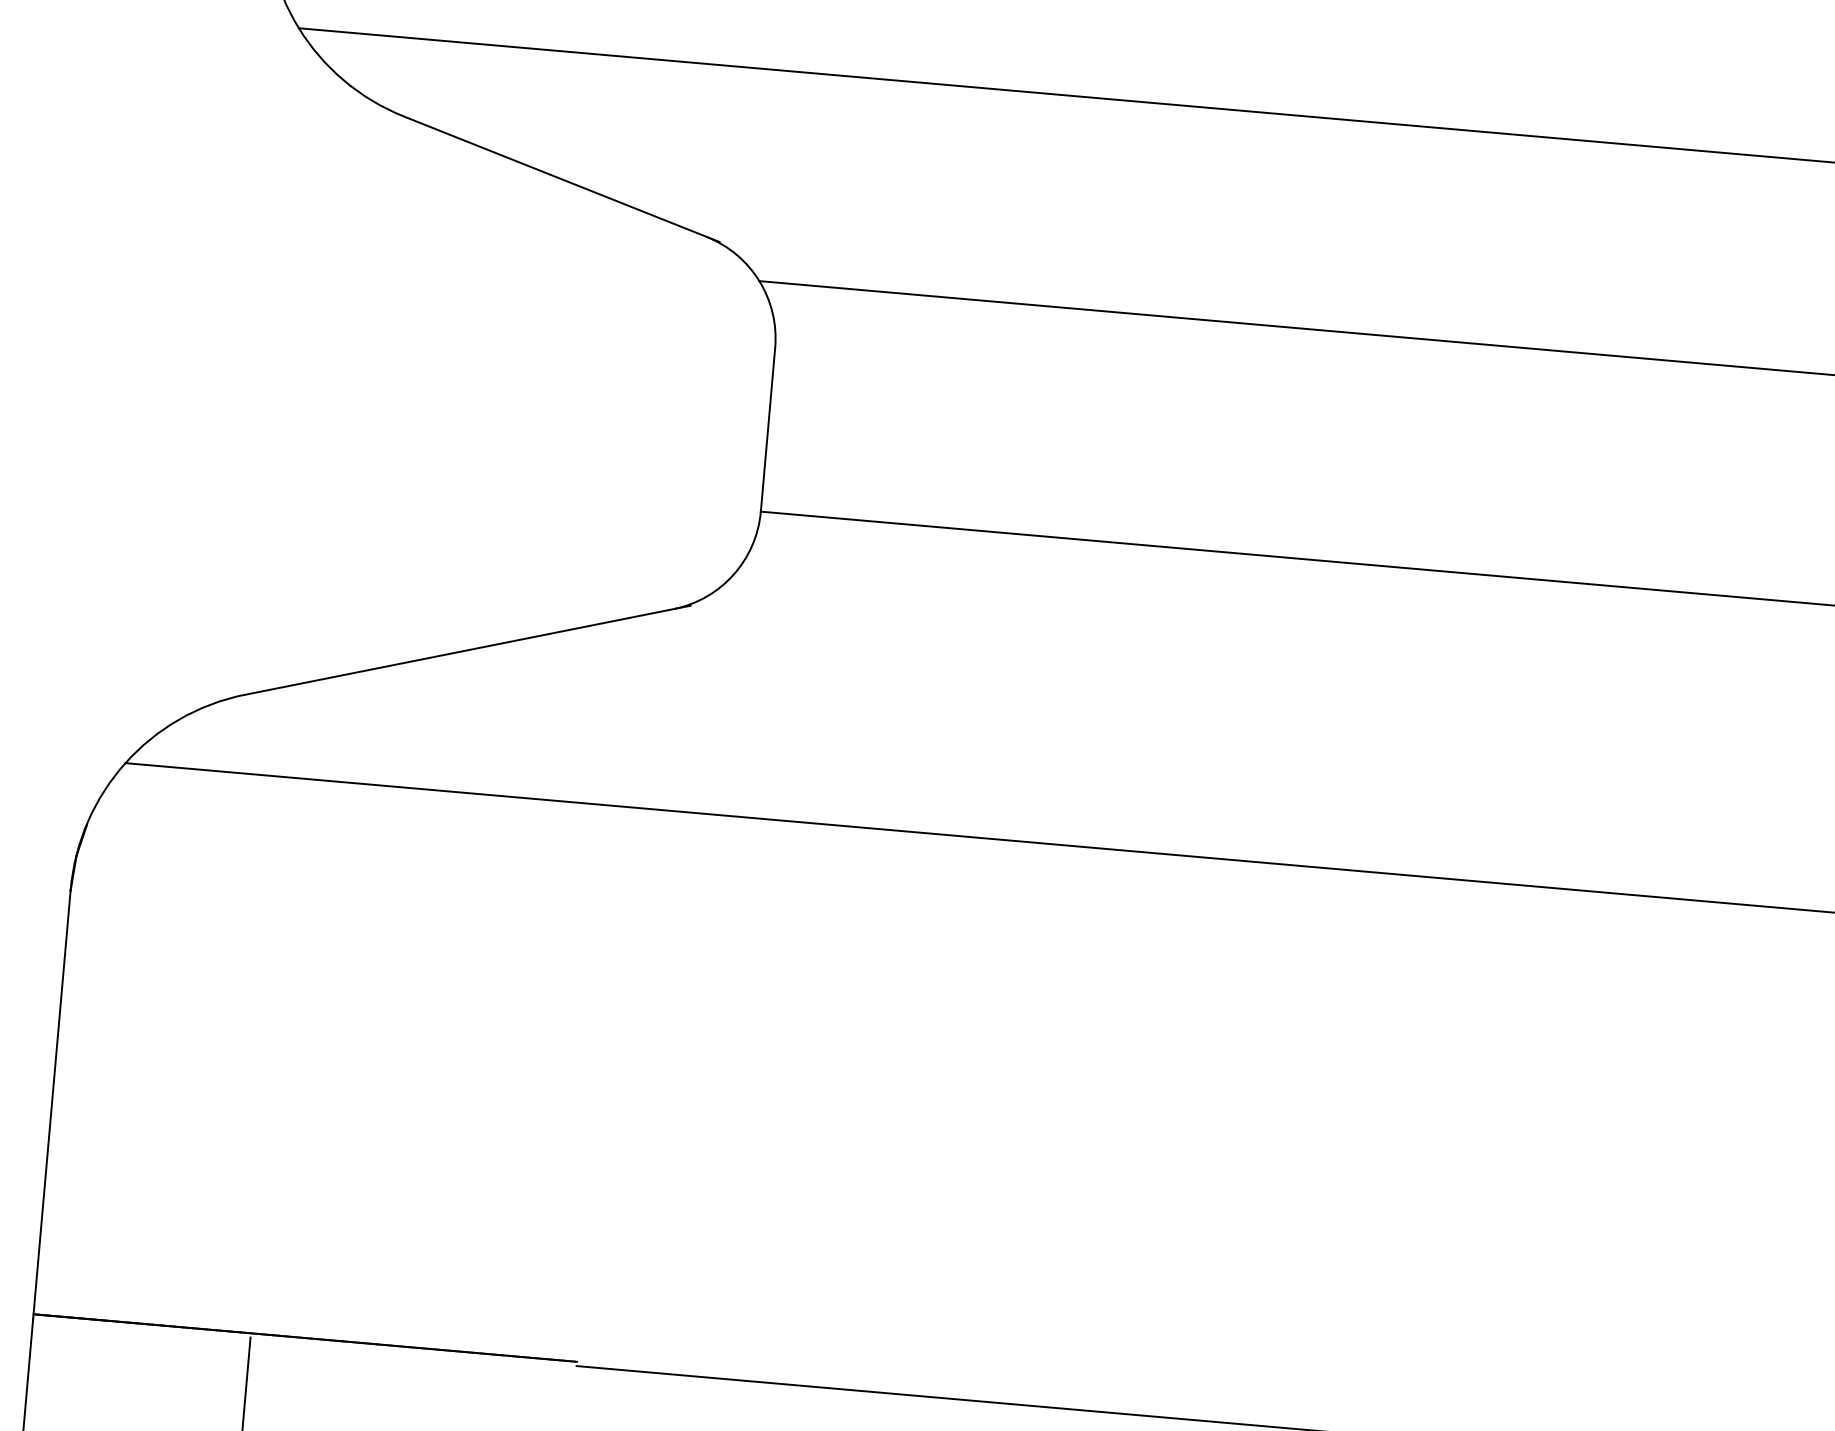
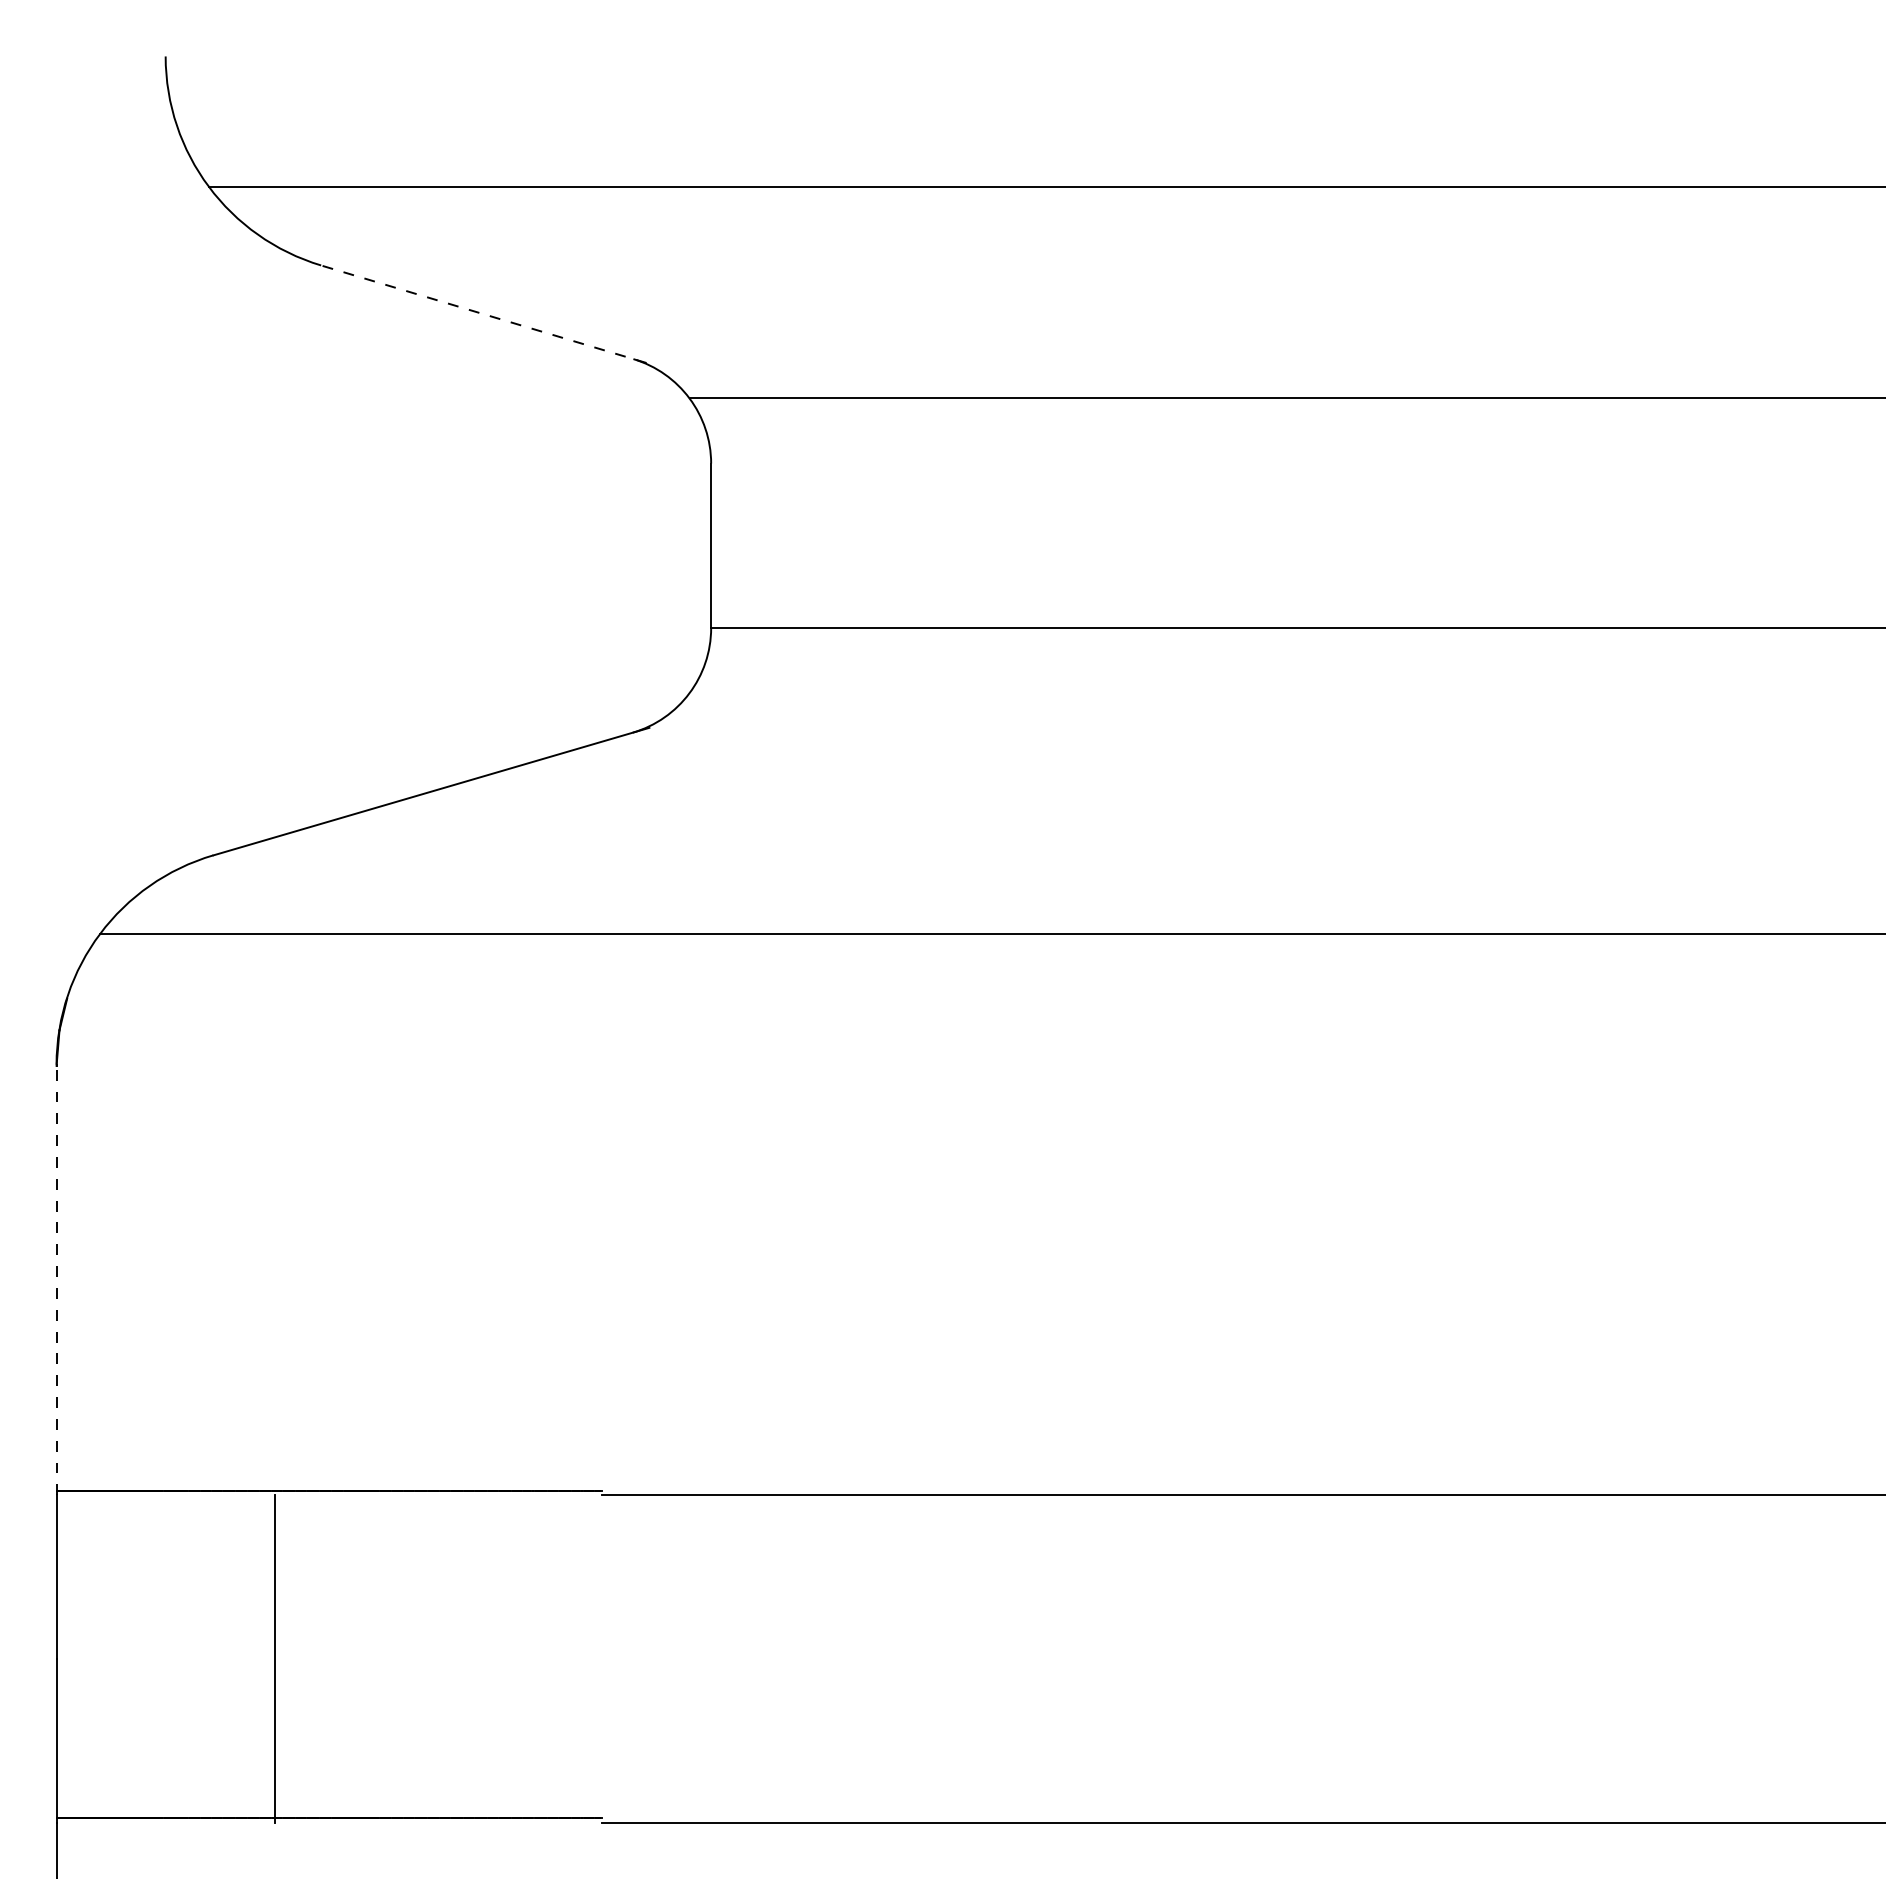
line: (561, 179) -> (483, 314), solid -> dashed
line: (51, 1104) -> (56, 1280), solid -> dashed

